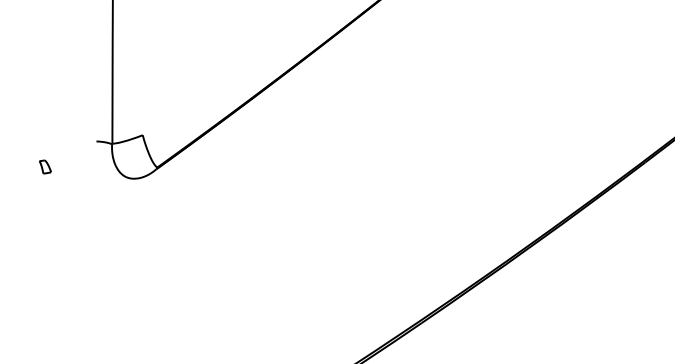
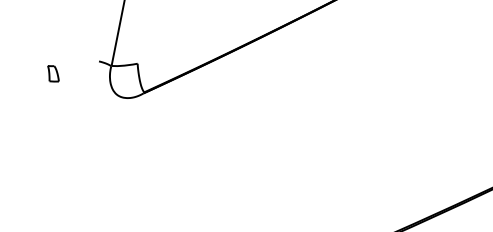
part: (45, 166) -> (53, 73), size x1.43

